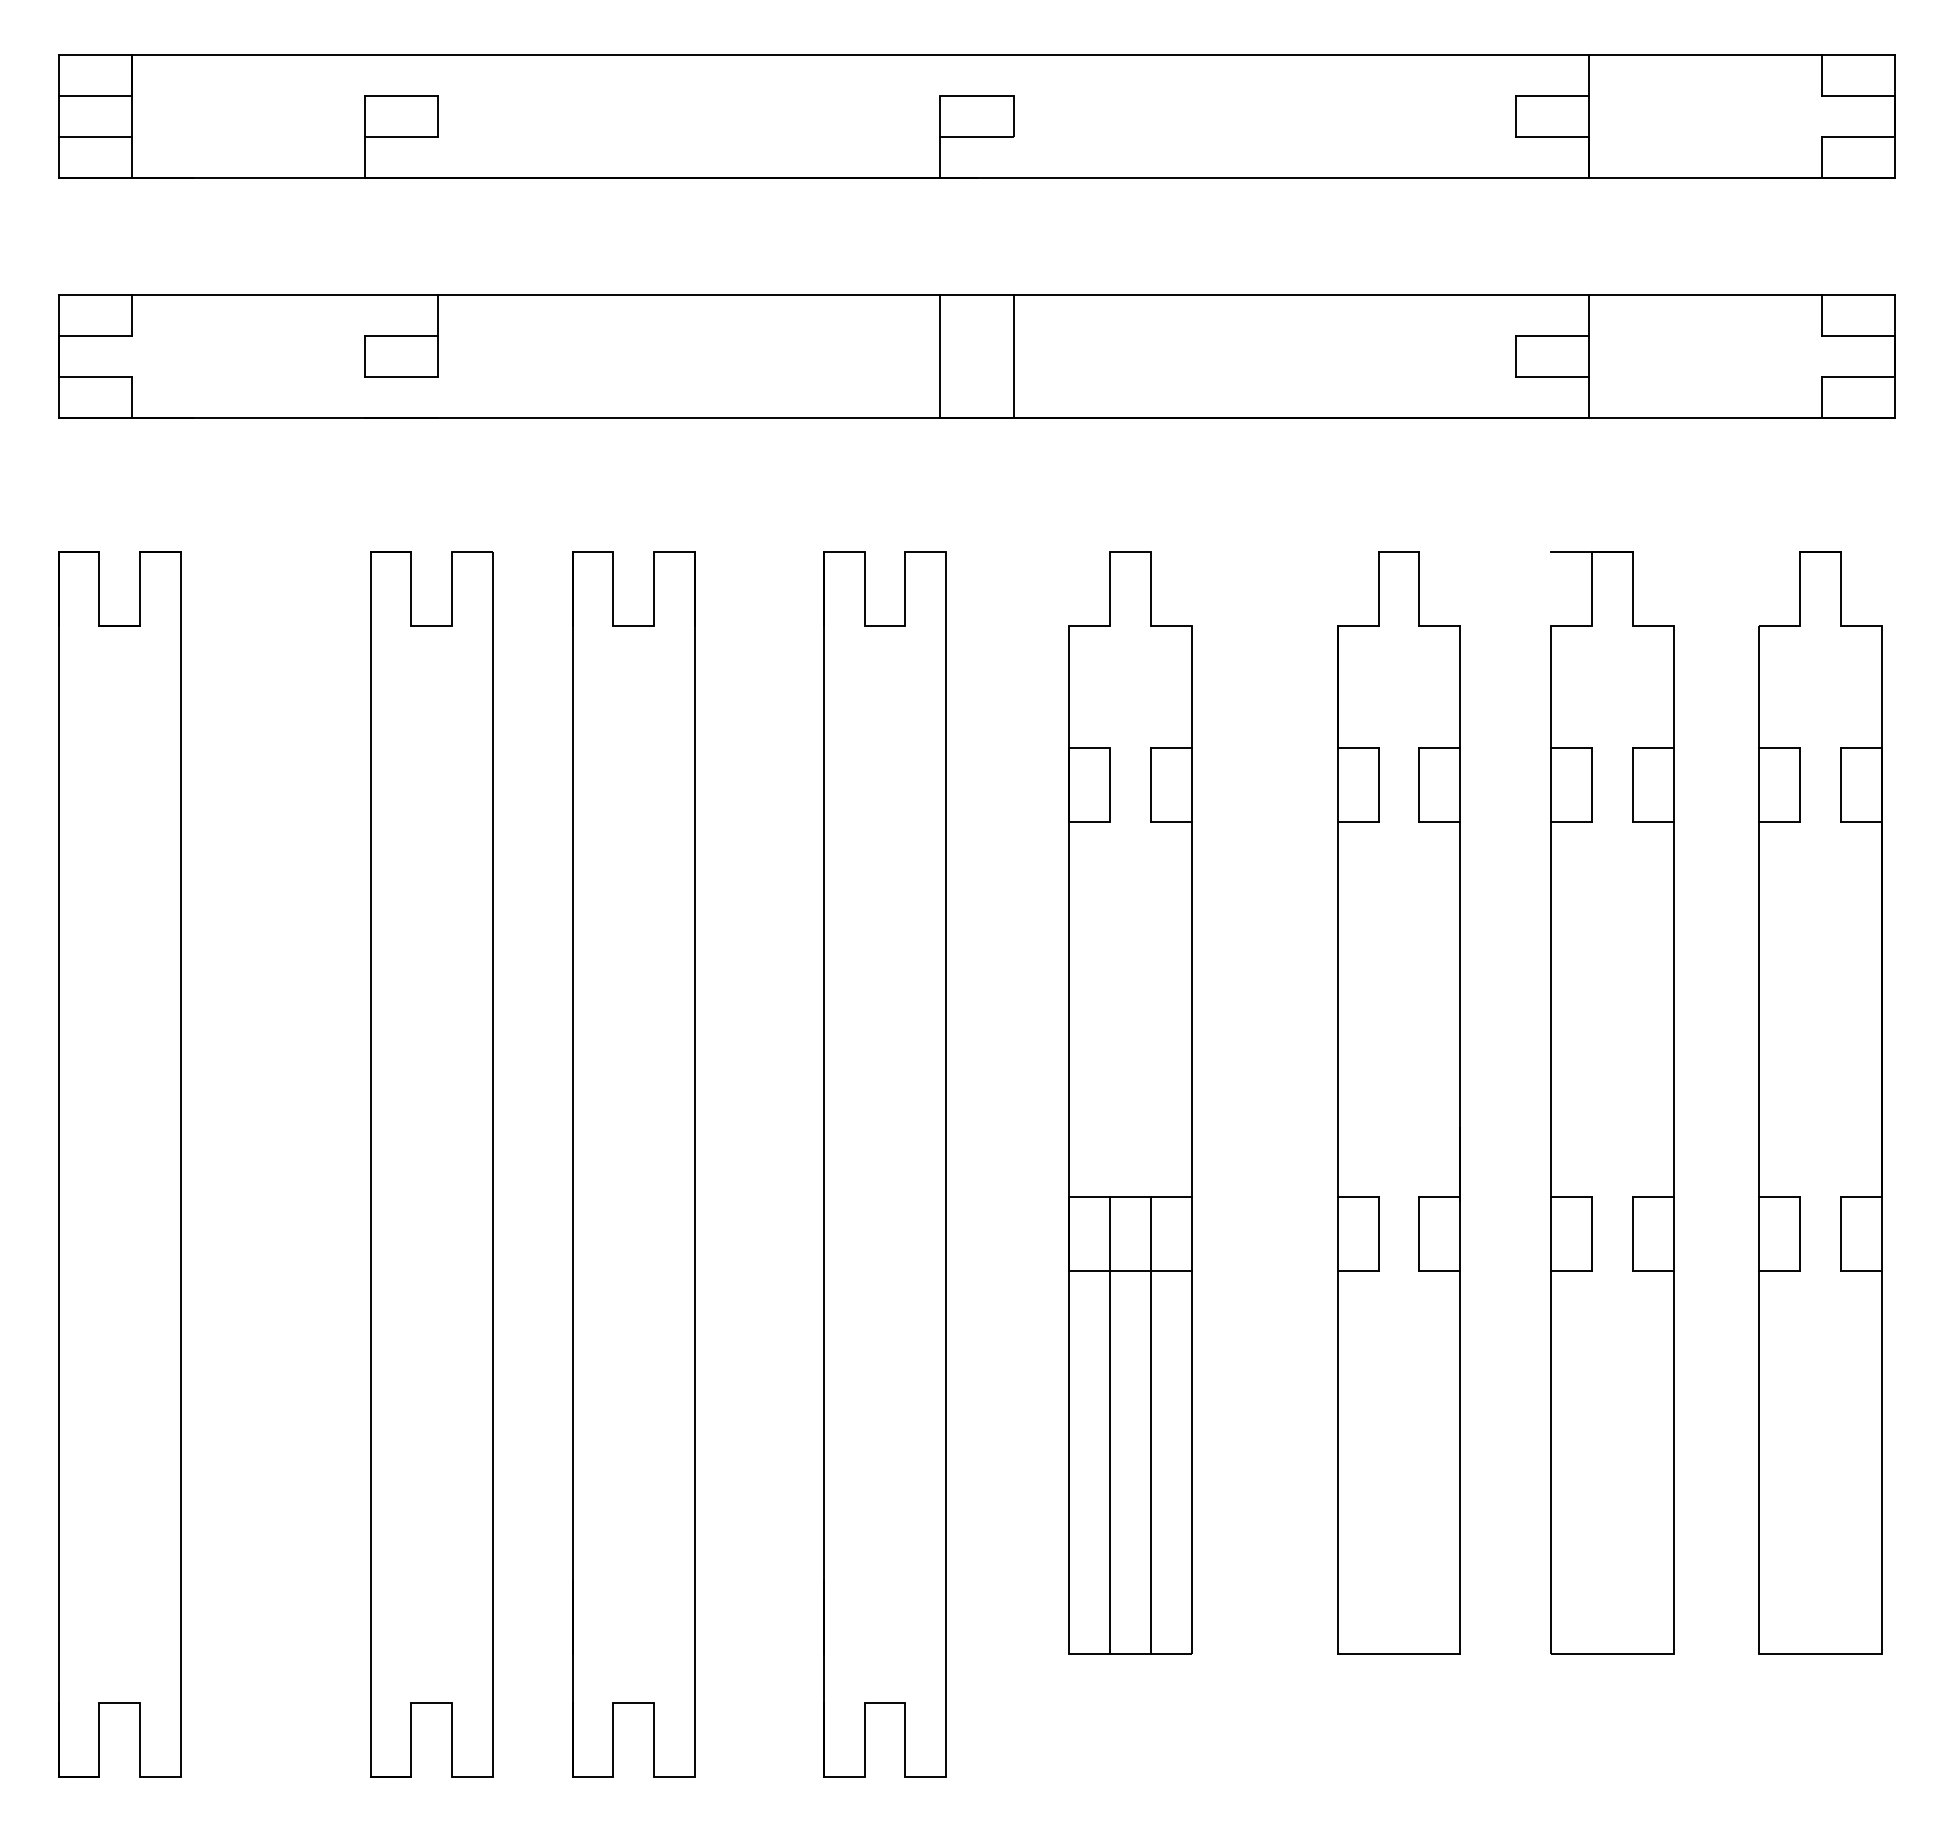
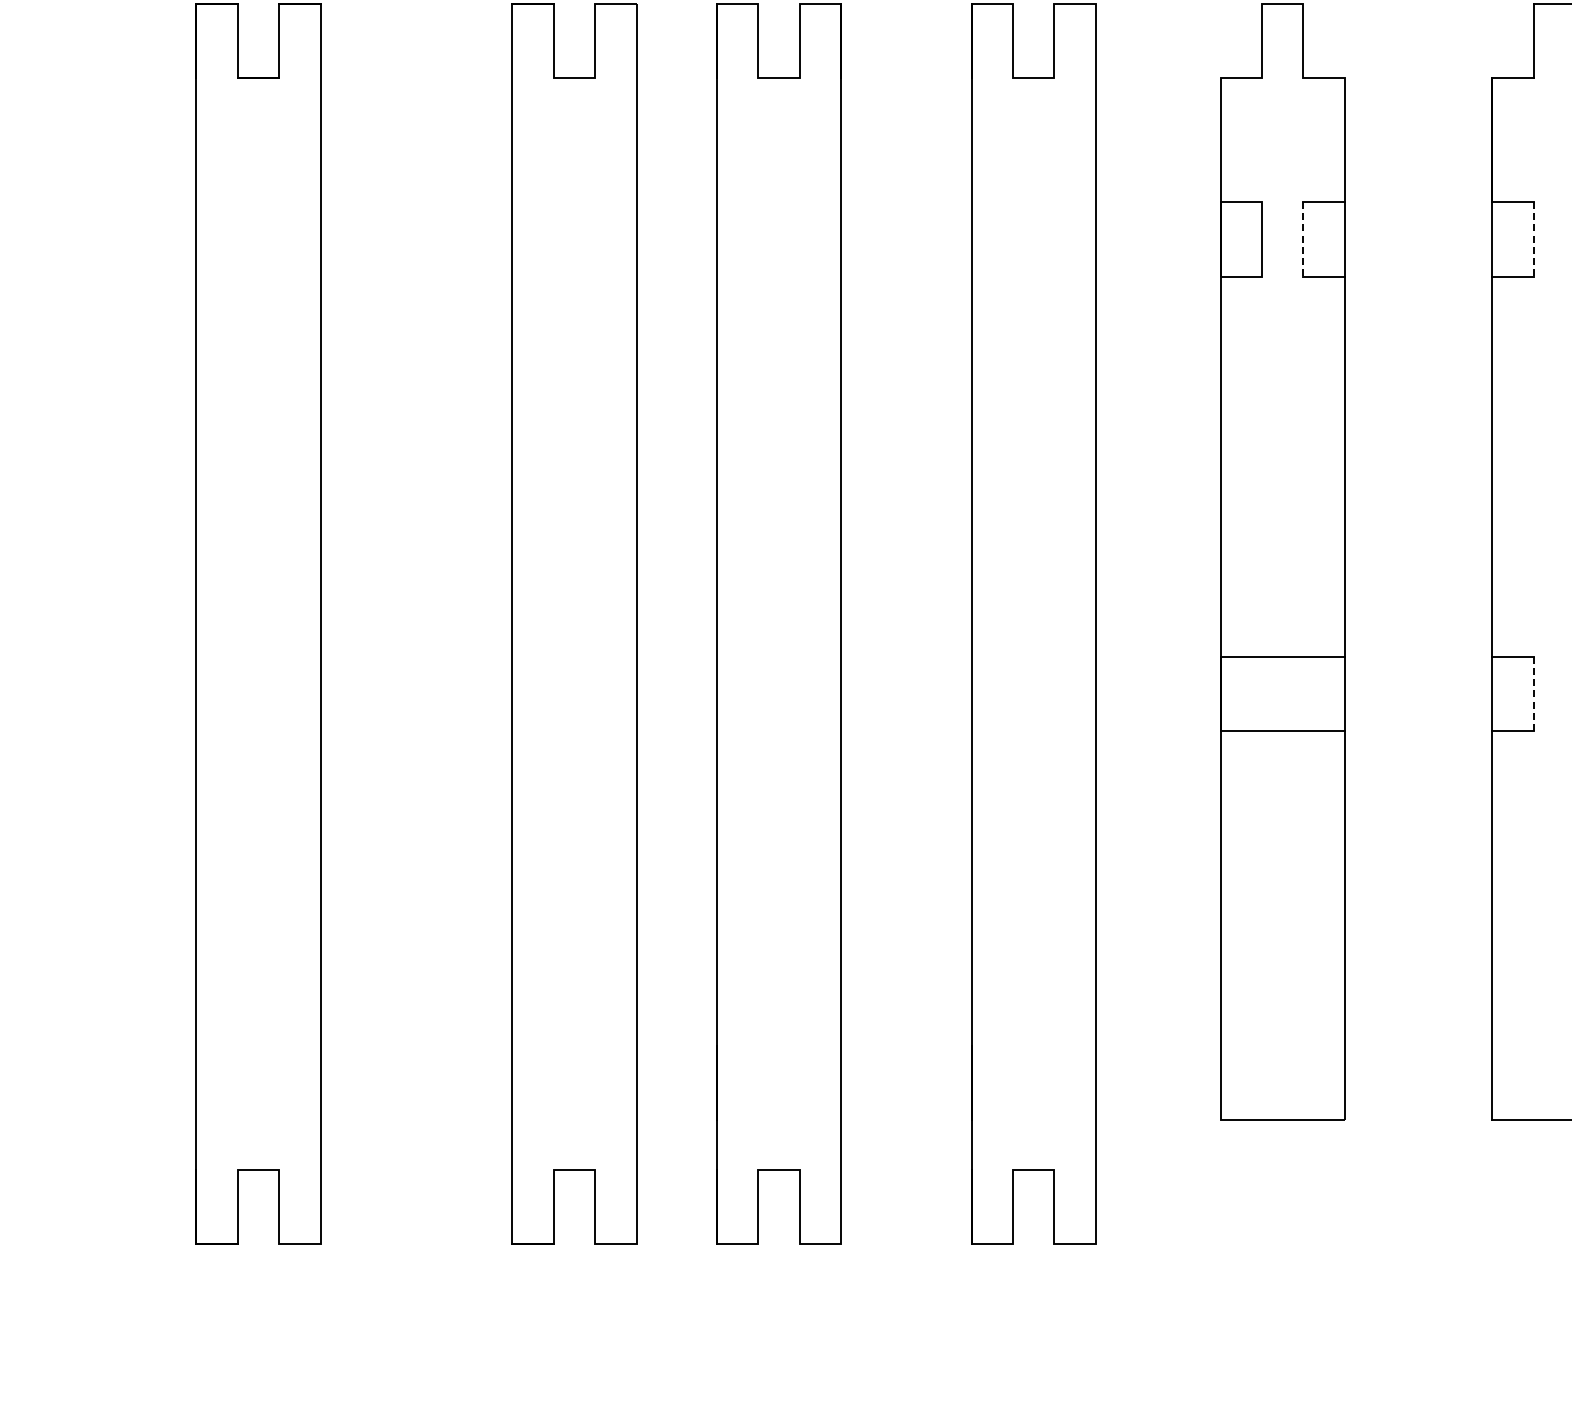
line: (1151, 785) -> (1303, 239), solid -> dashed
line: (1378, 785) -> (1533, 239), solid -> dashed
line: (1378, 1234) -> (1533, 694), solid -> dashed
line: (1110, 1425) -> (1262, 888), removed
line: (1151, 1425) -> (1303, 888), removed

